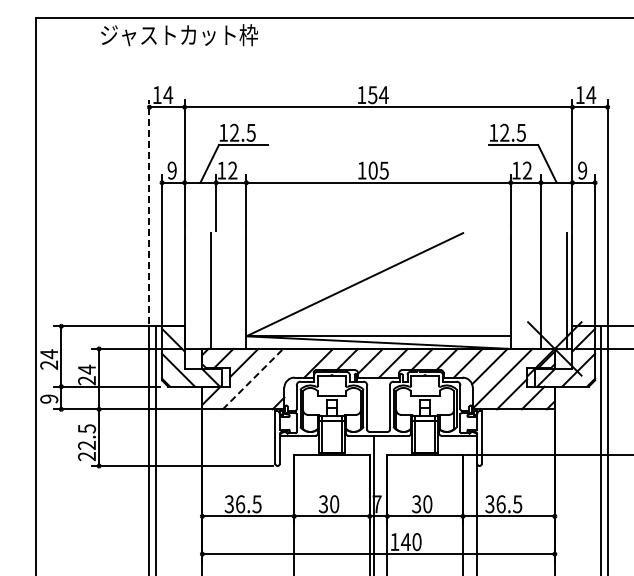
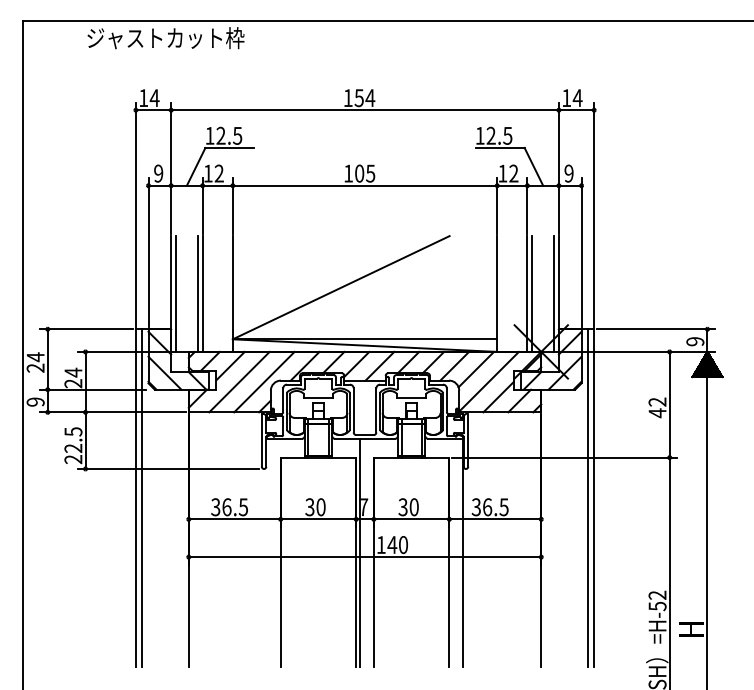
line: (149, 211) -> (135, 214), dashed -> solid
line: (190, 290) -> (176, 293), added
line: (216, 290) -> (202, 293), added
line: (546, 290) -> (532, 293), added
line: (278, 378) -> (264, 381), added
line: (253, 379) -> (239, 382), dashed -> solid

